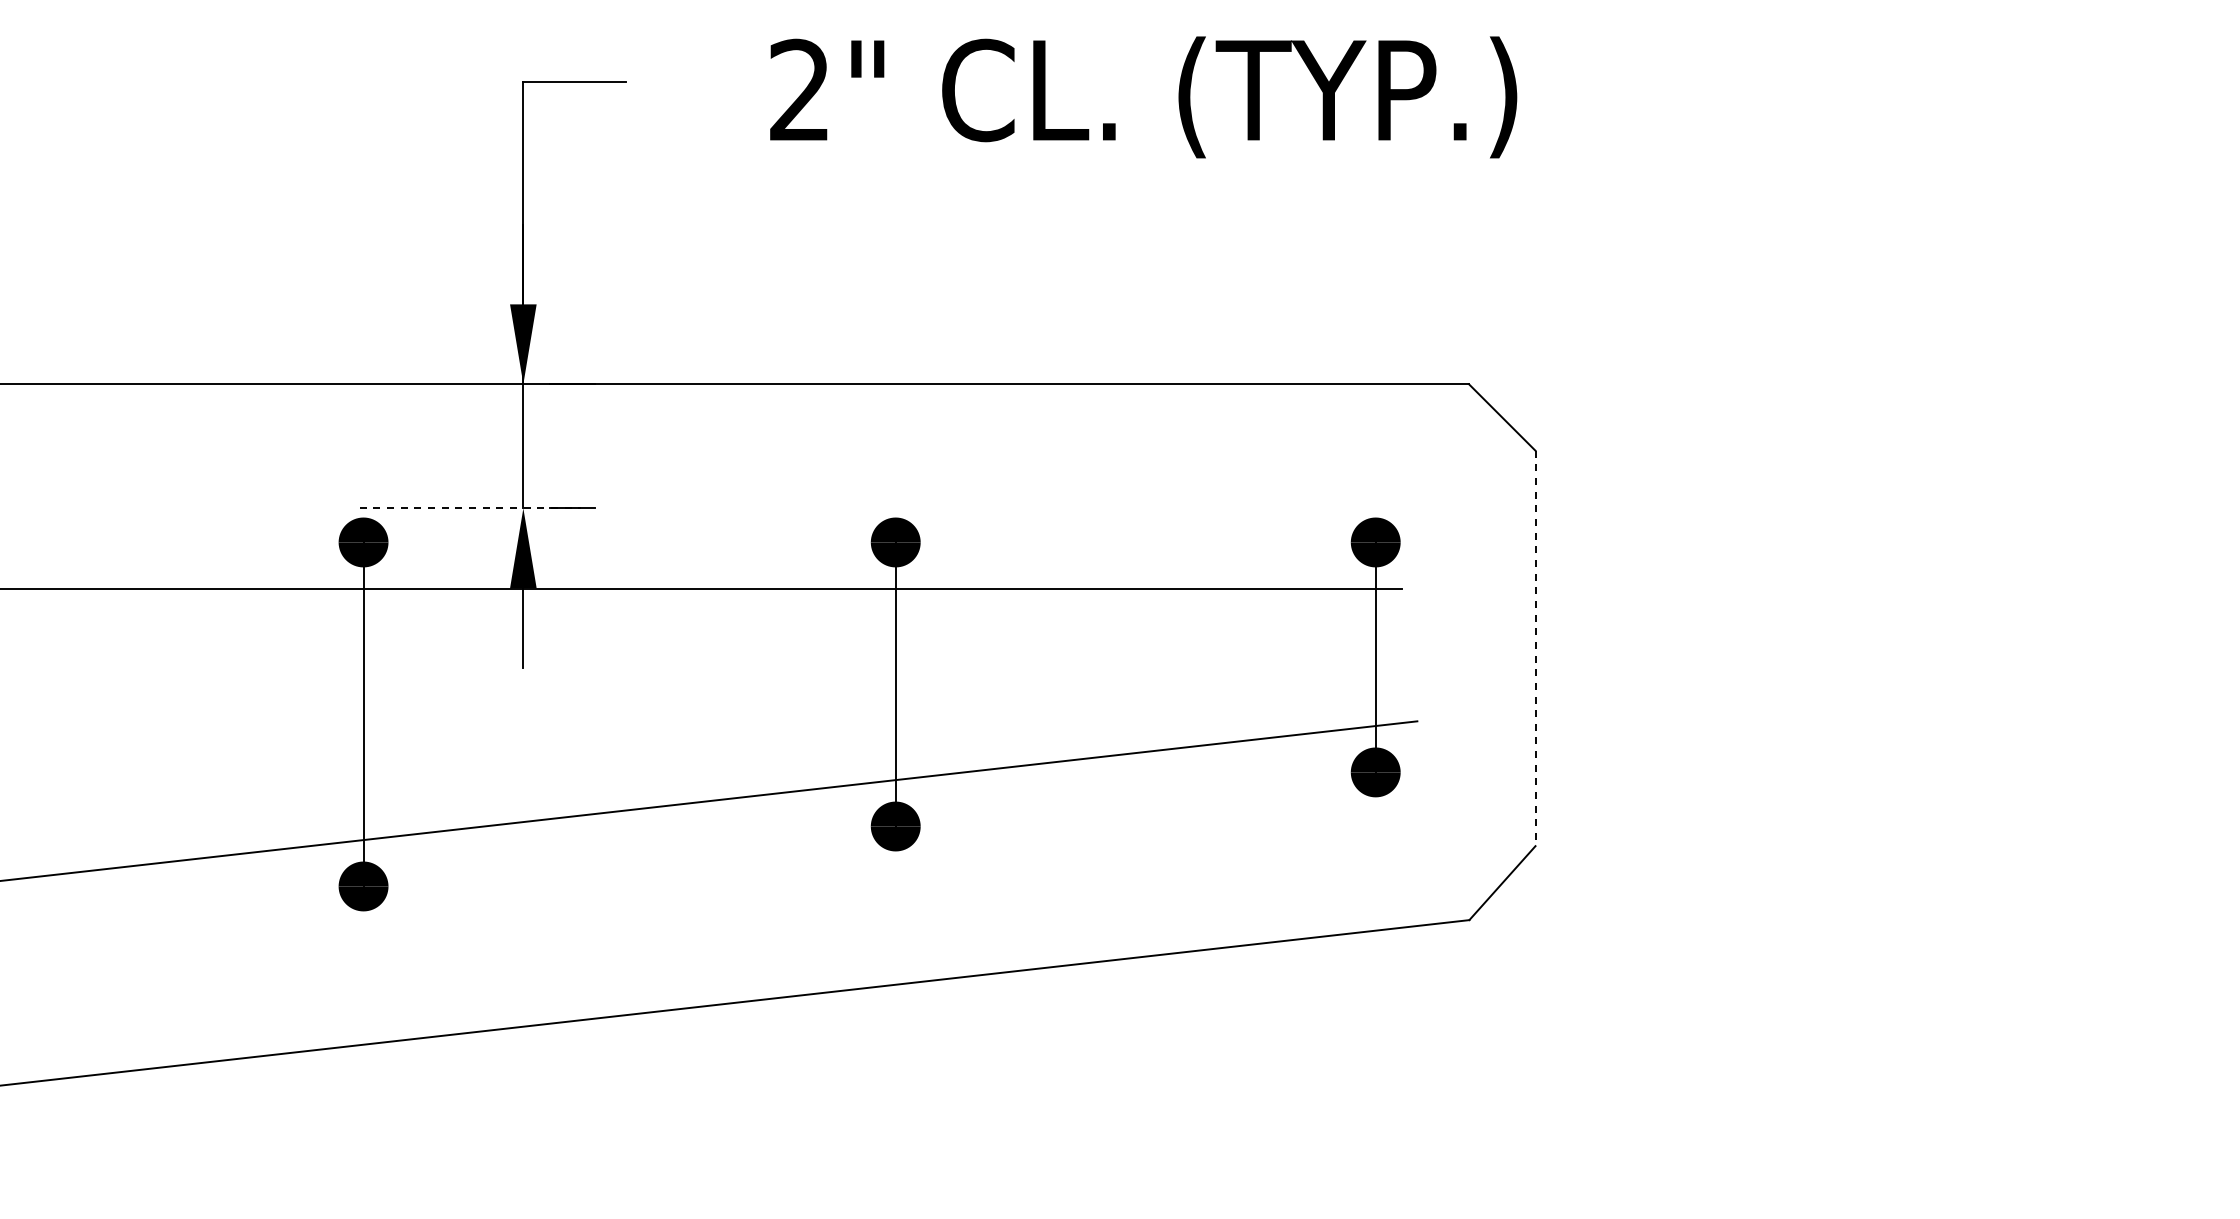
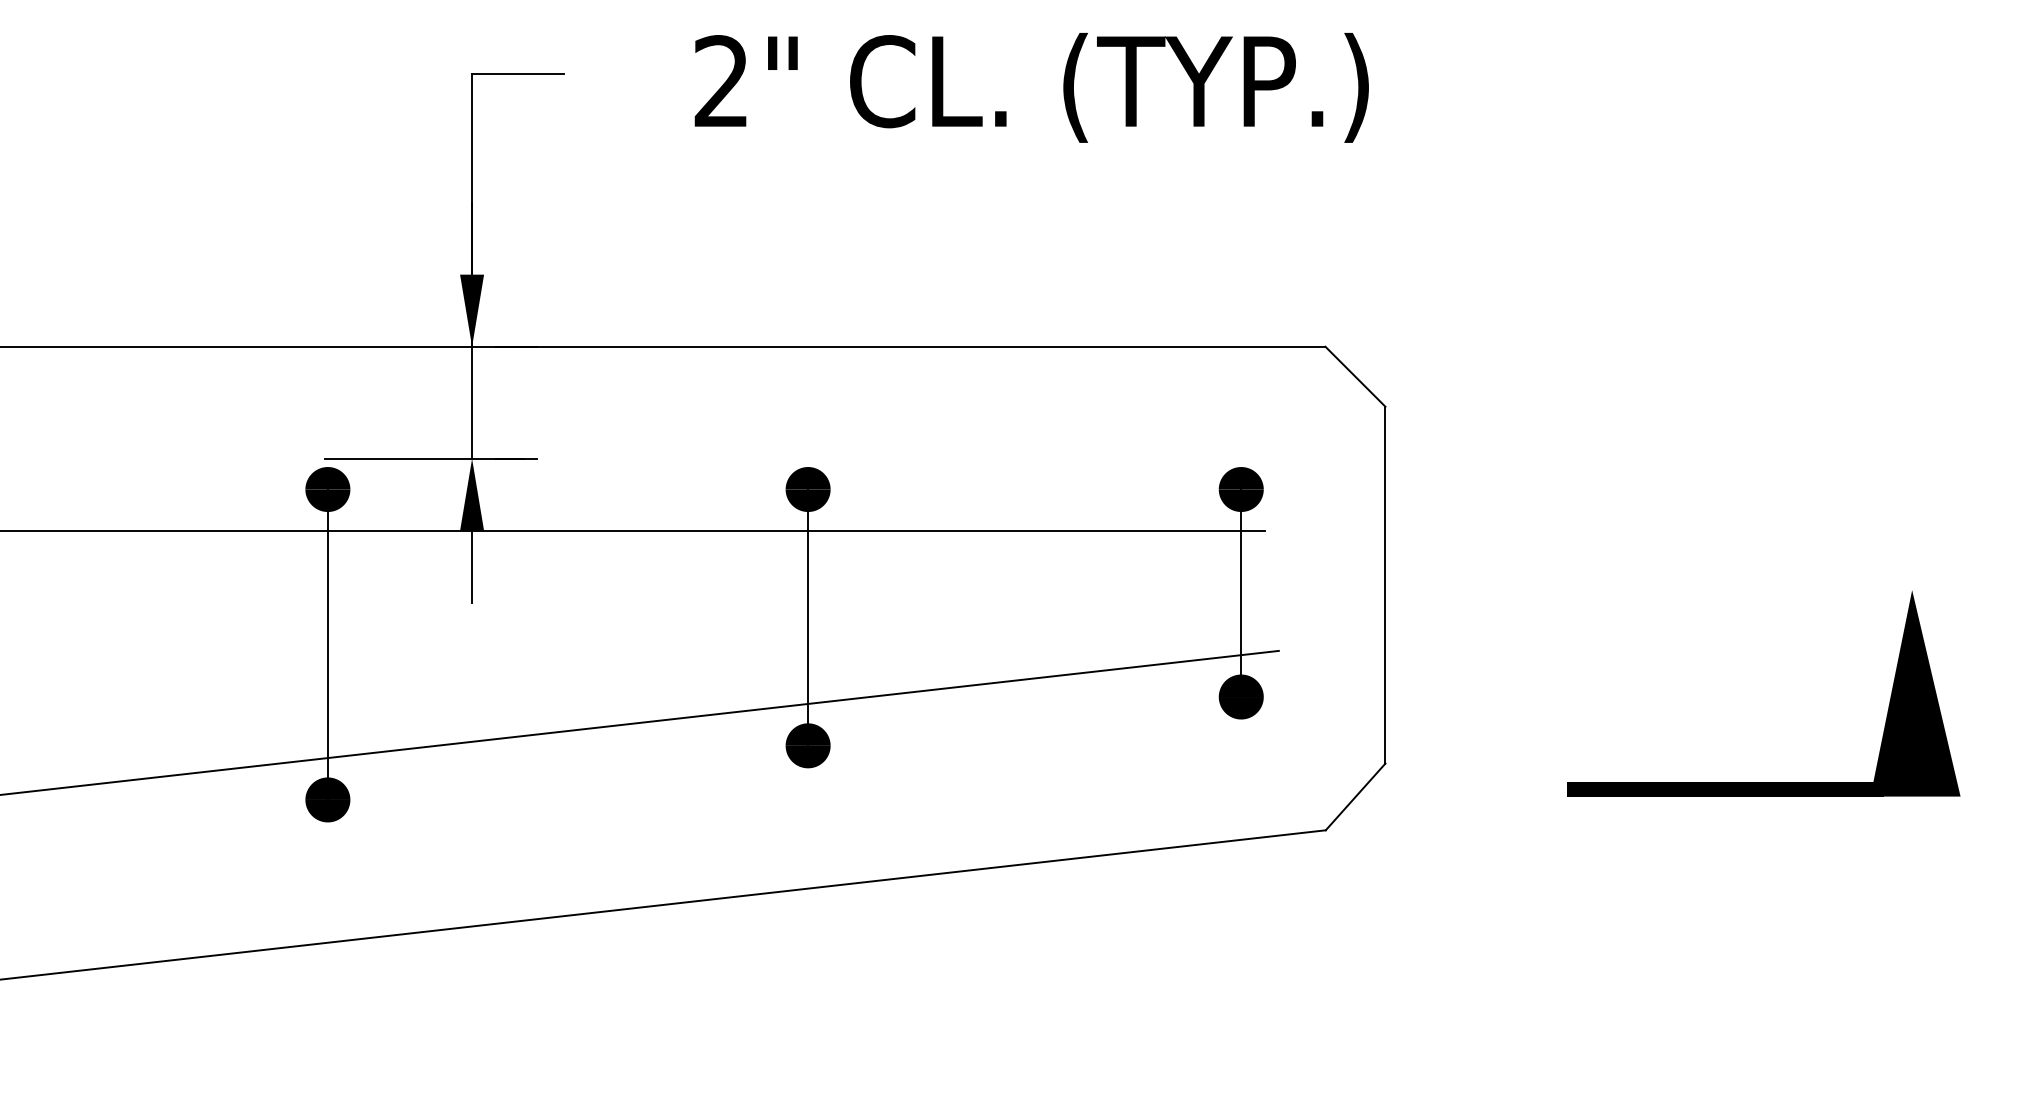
line: (470, 508) -> (424, 458), dashed -> solid
line: (1535, 648) -> (1385, 585), dashed -> solid
part: (1954, 867) -> (1763, 782), added

